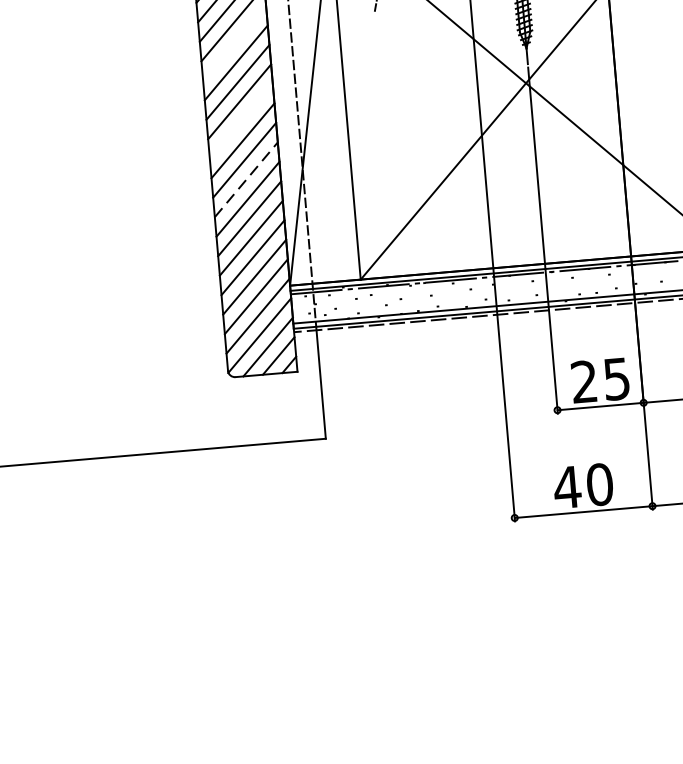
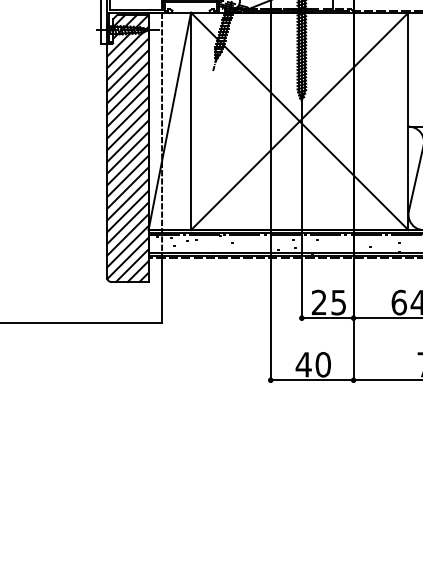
line: (233, 43) -> (127, 82), added
line: (240, 121) -> (127, 129), added
line: (247, 179) -> (128, 164), dashed -> solid

